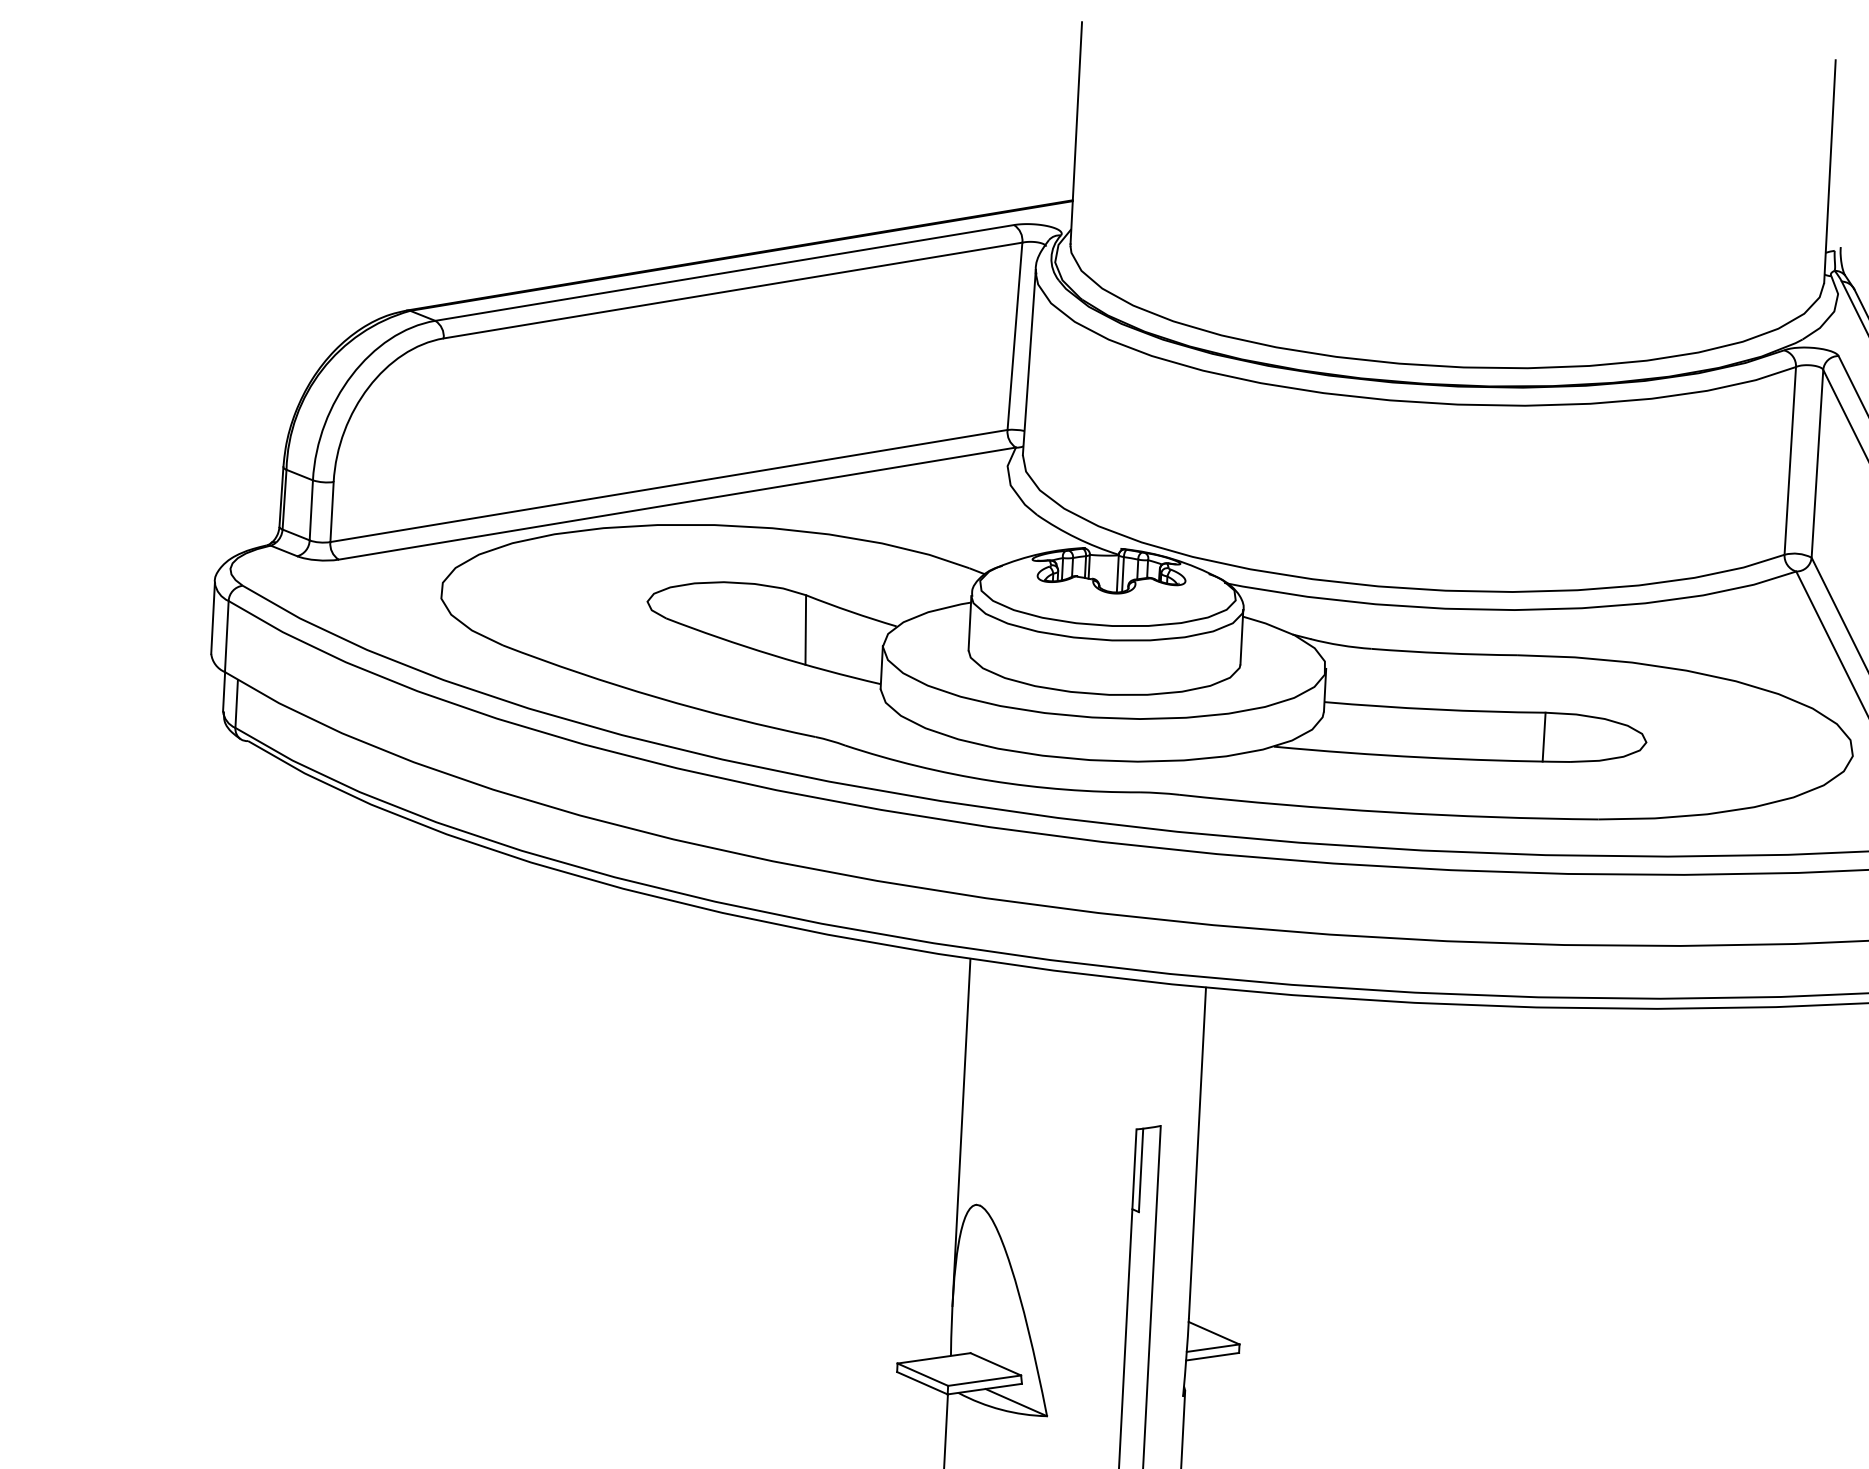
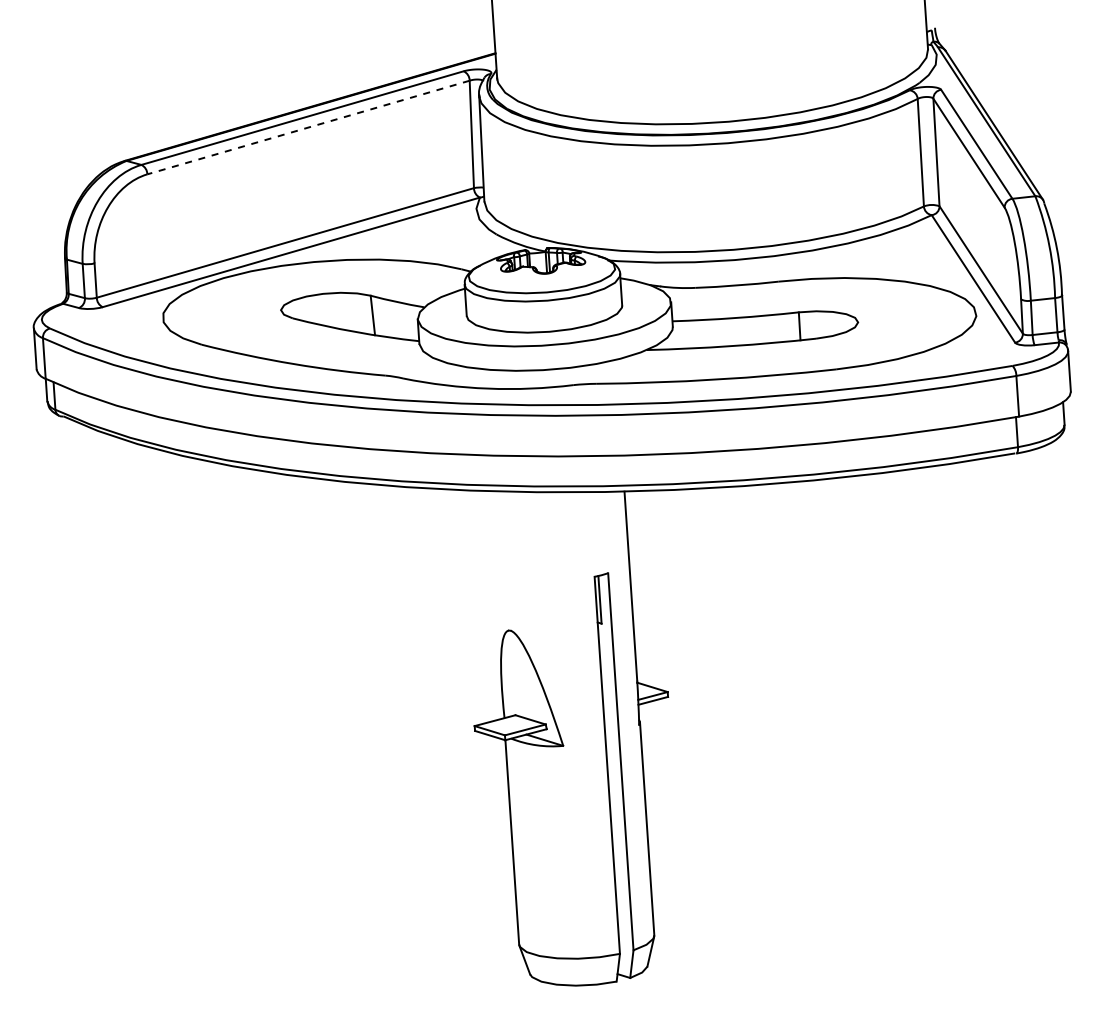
line: (732, 290) -> (308, 127), solid -> dashed
line: (961, 1132) -> (495, 590), removed

